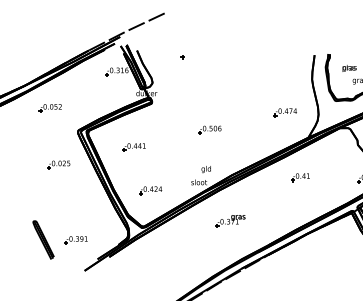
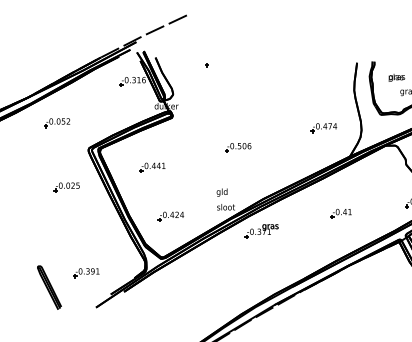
text: (205, 169) -> (221, 192), moved
part: (300, 177) -> (340, 213), moved
part: (230, 221) -> (261, 231), moved
part: (43, 239) -> (49, 287), moved

